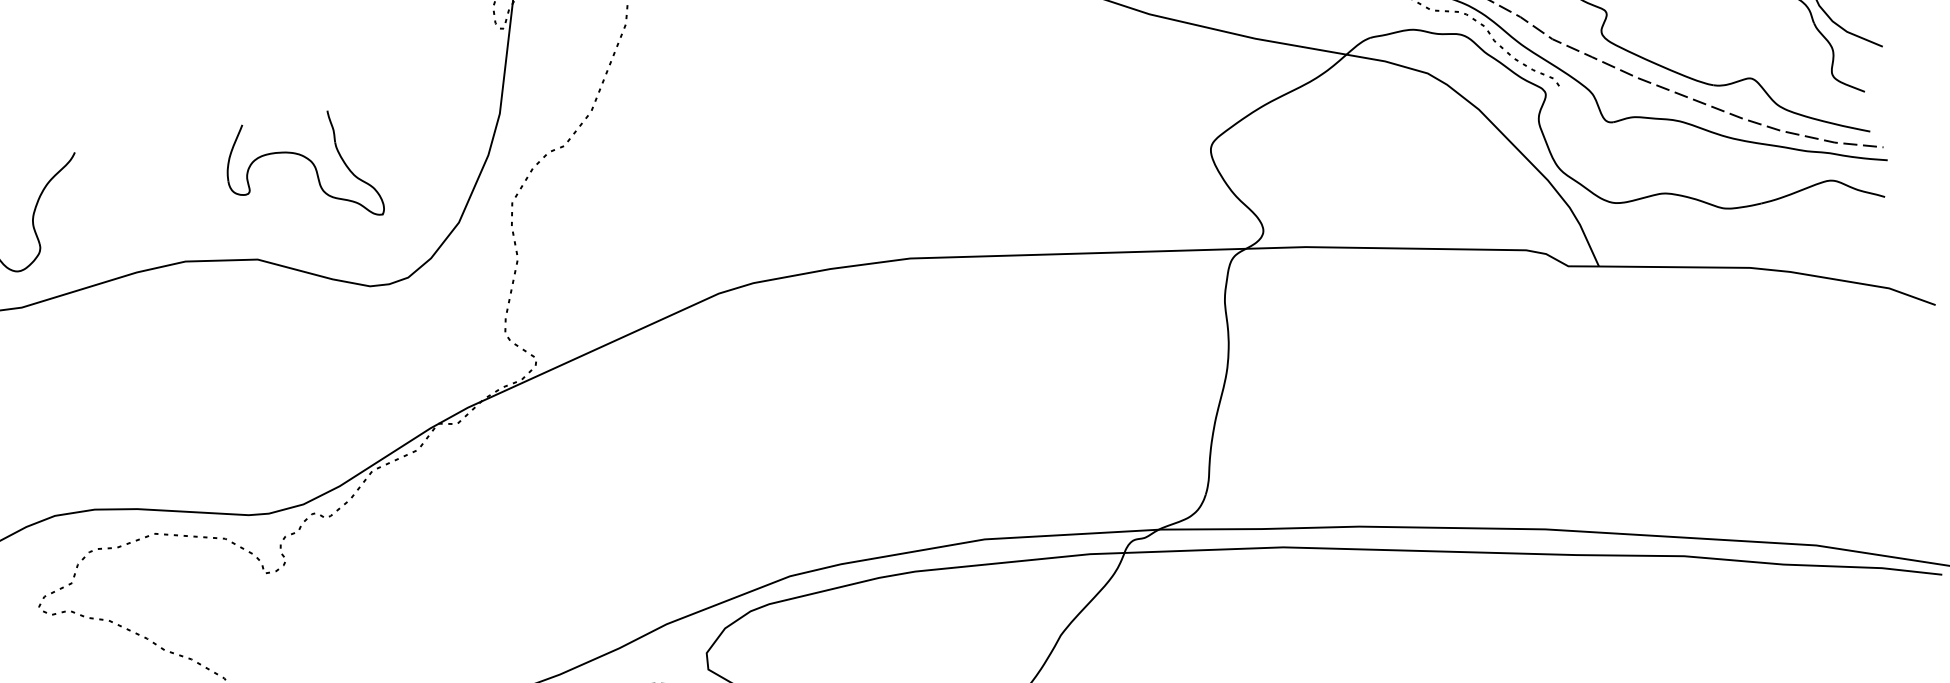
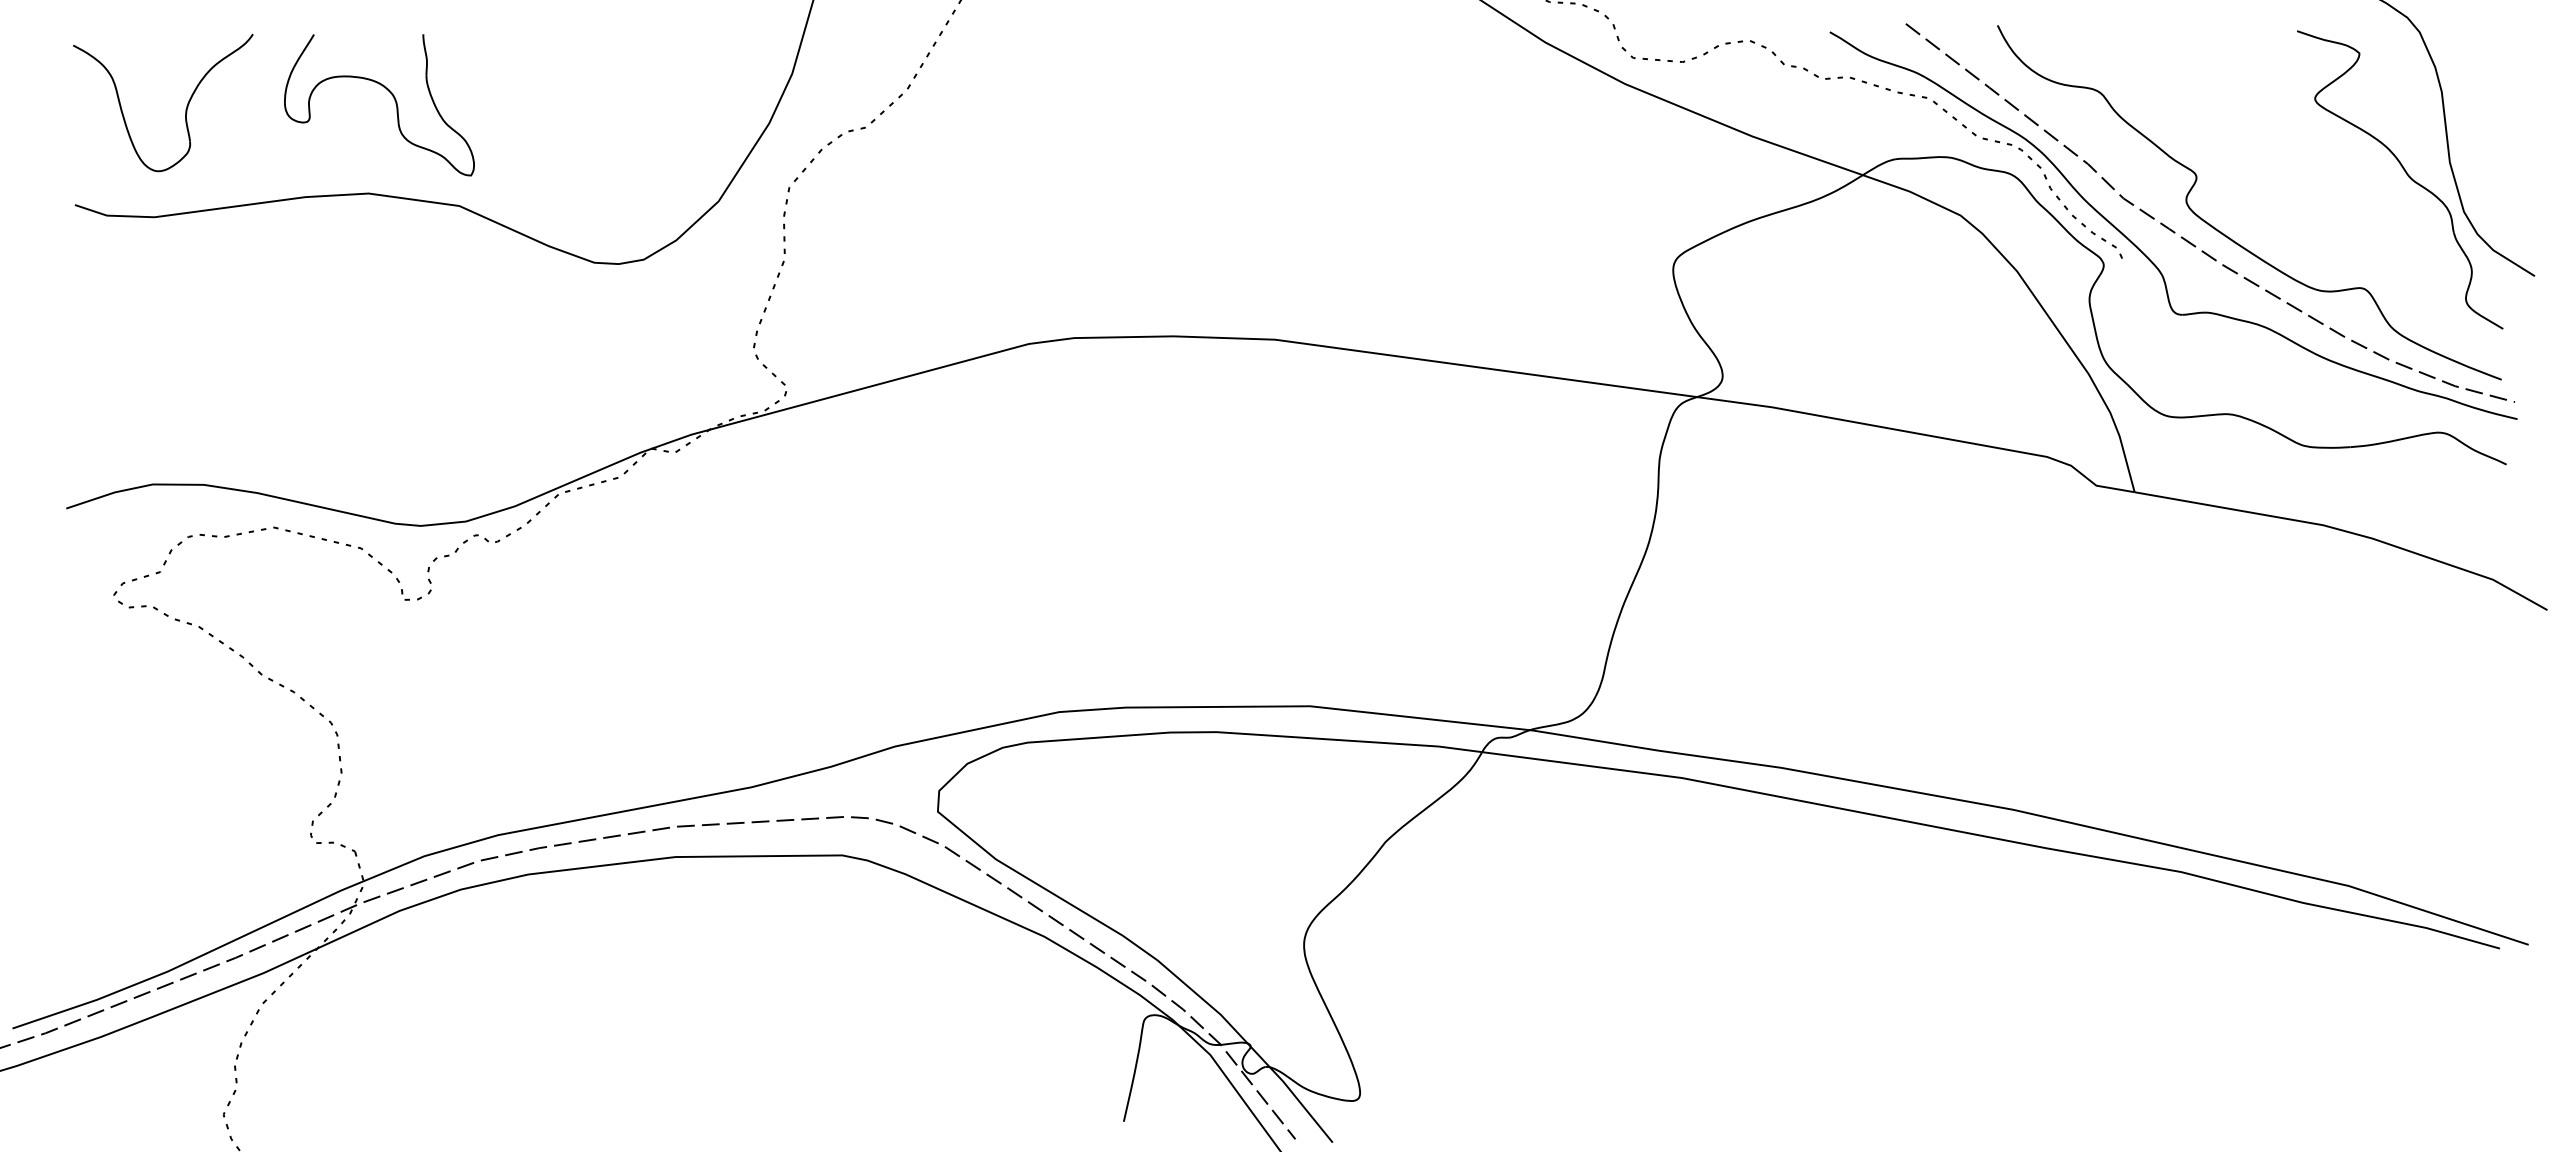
part: (312, 164) -> (393, 98), moved

